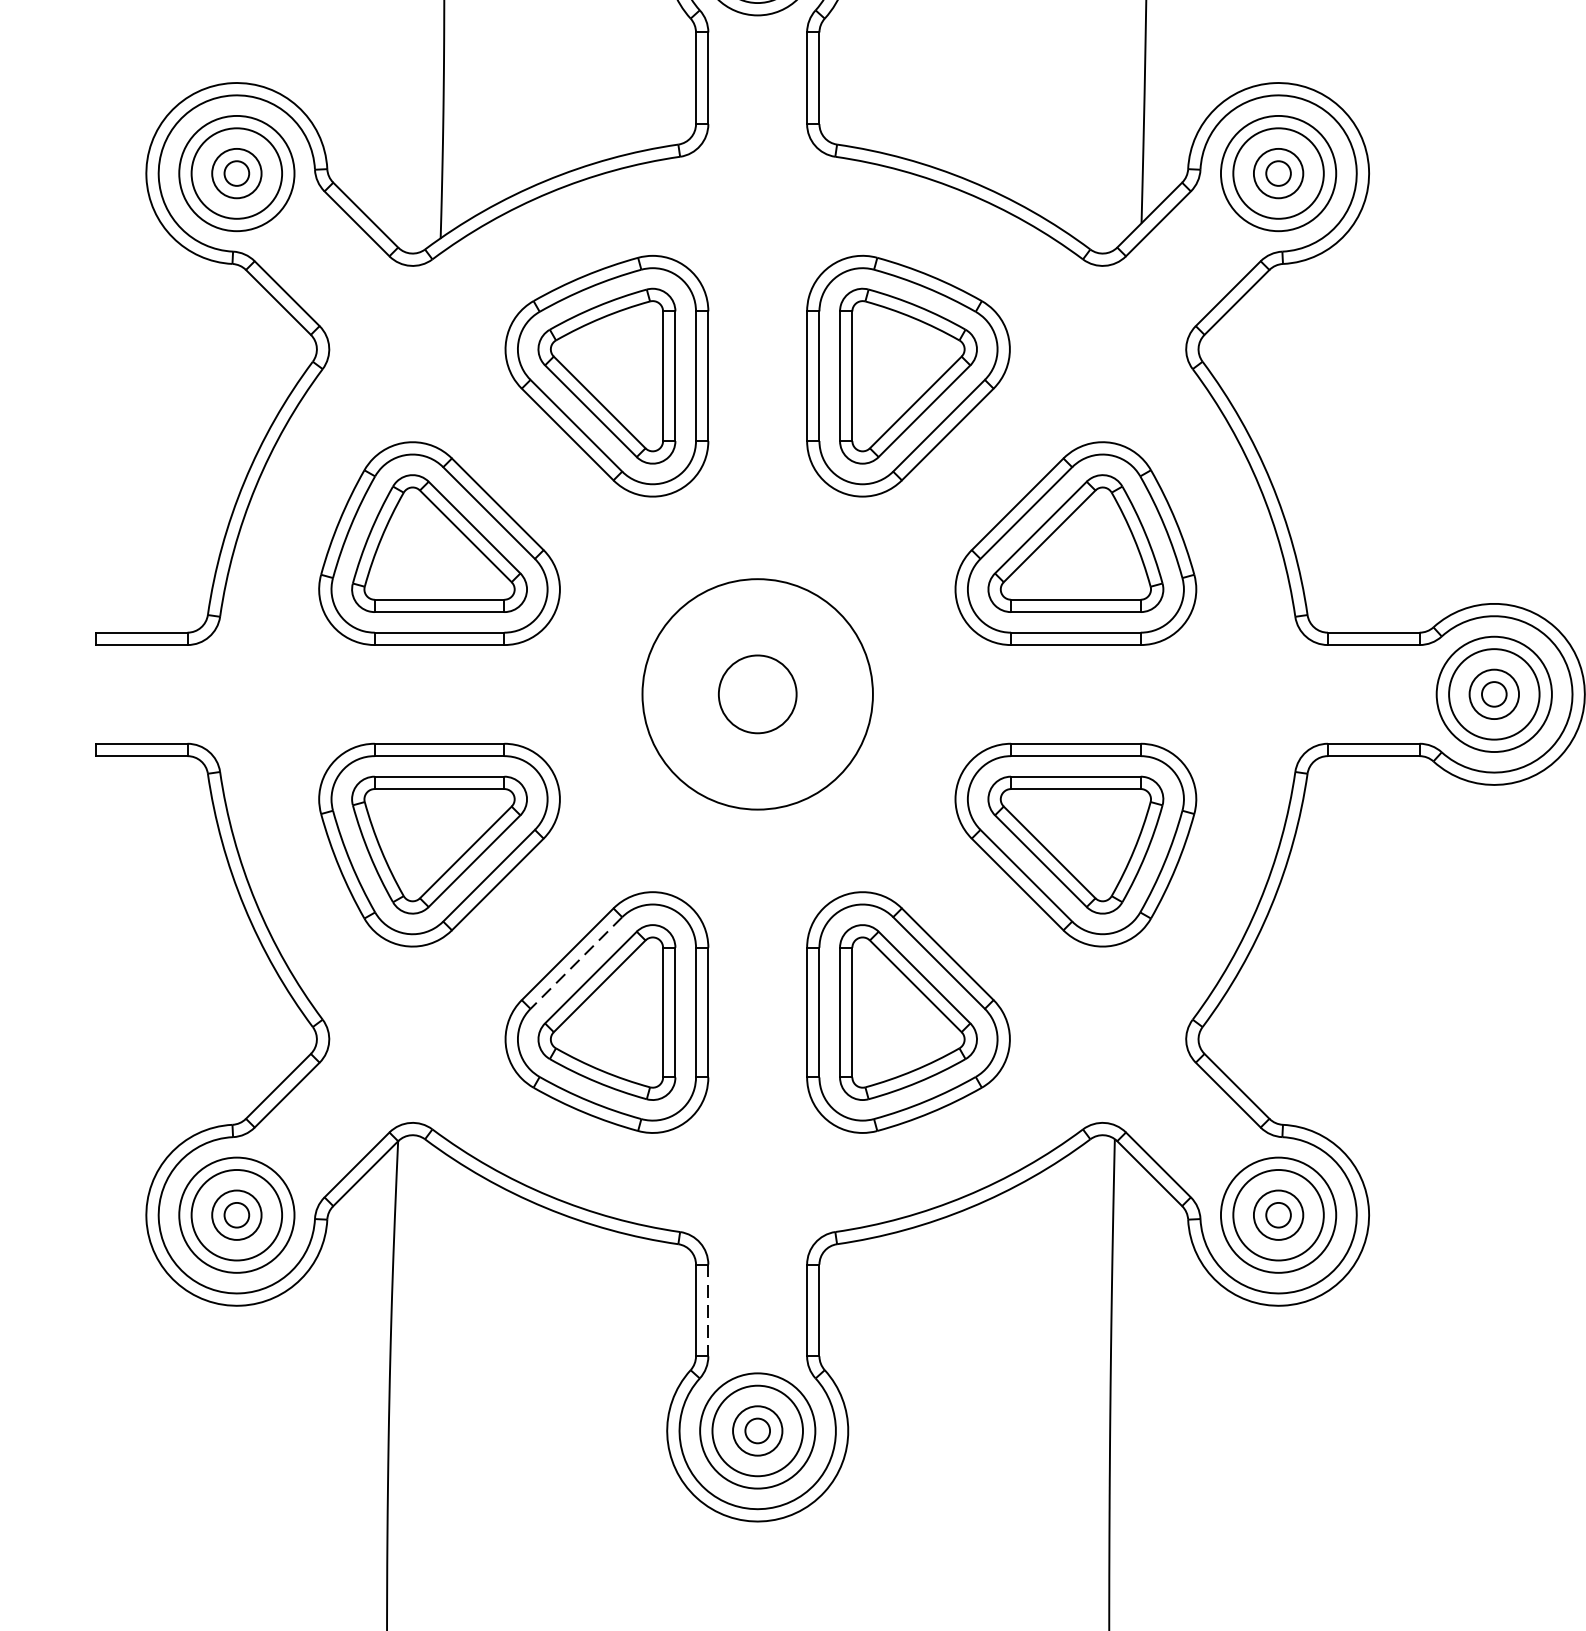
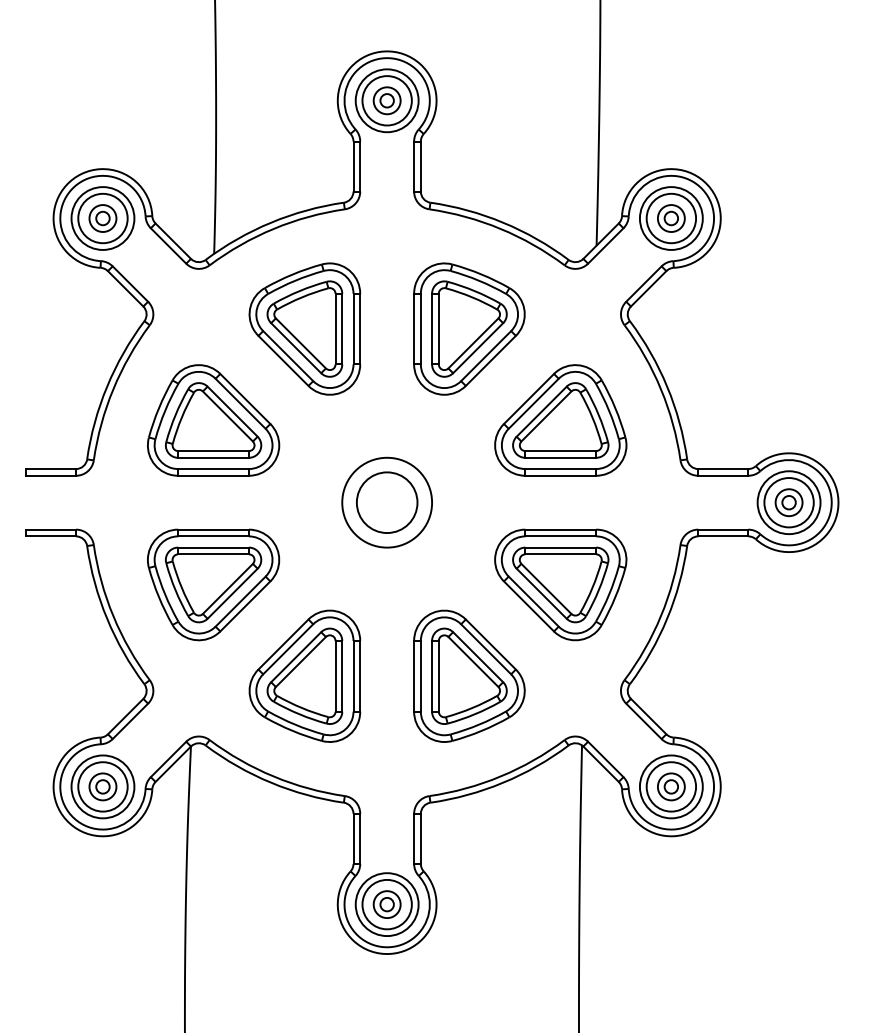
circle: (756, 694) -> (386, 502), size x1.43
circle: (758, 694) -> (387, 502), size x0.71
line: (575, 963) -> (287, 649), dashed -> solid
line: (708, 1311) -> (360, 839), dashed -> solid

